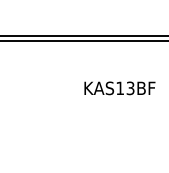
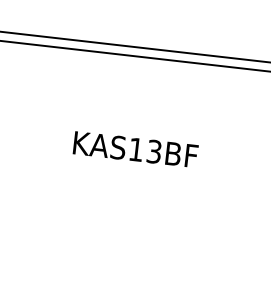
text: (119, 88) -> (134, 149), moved

